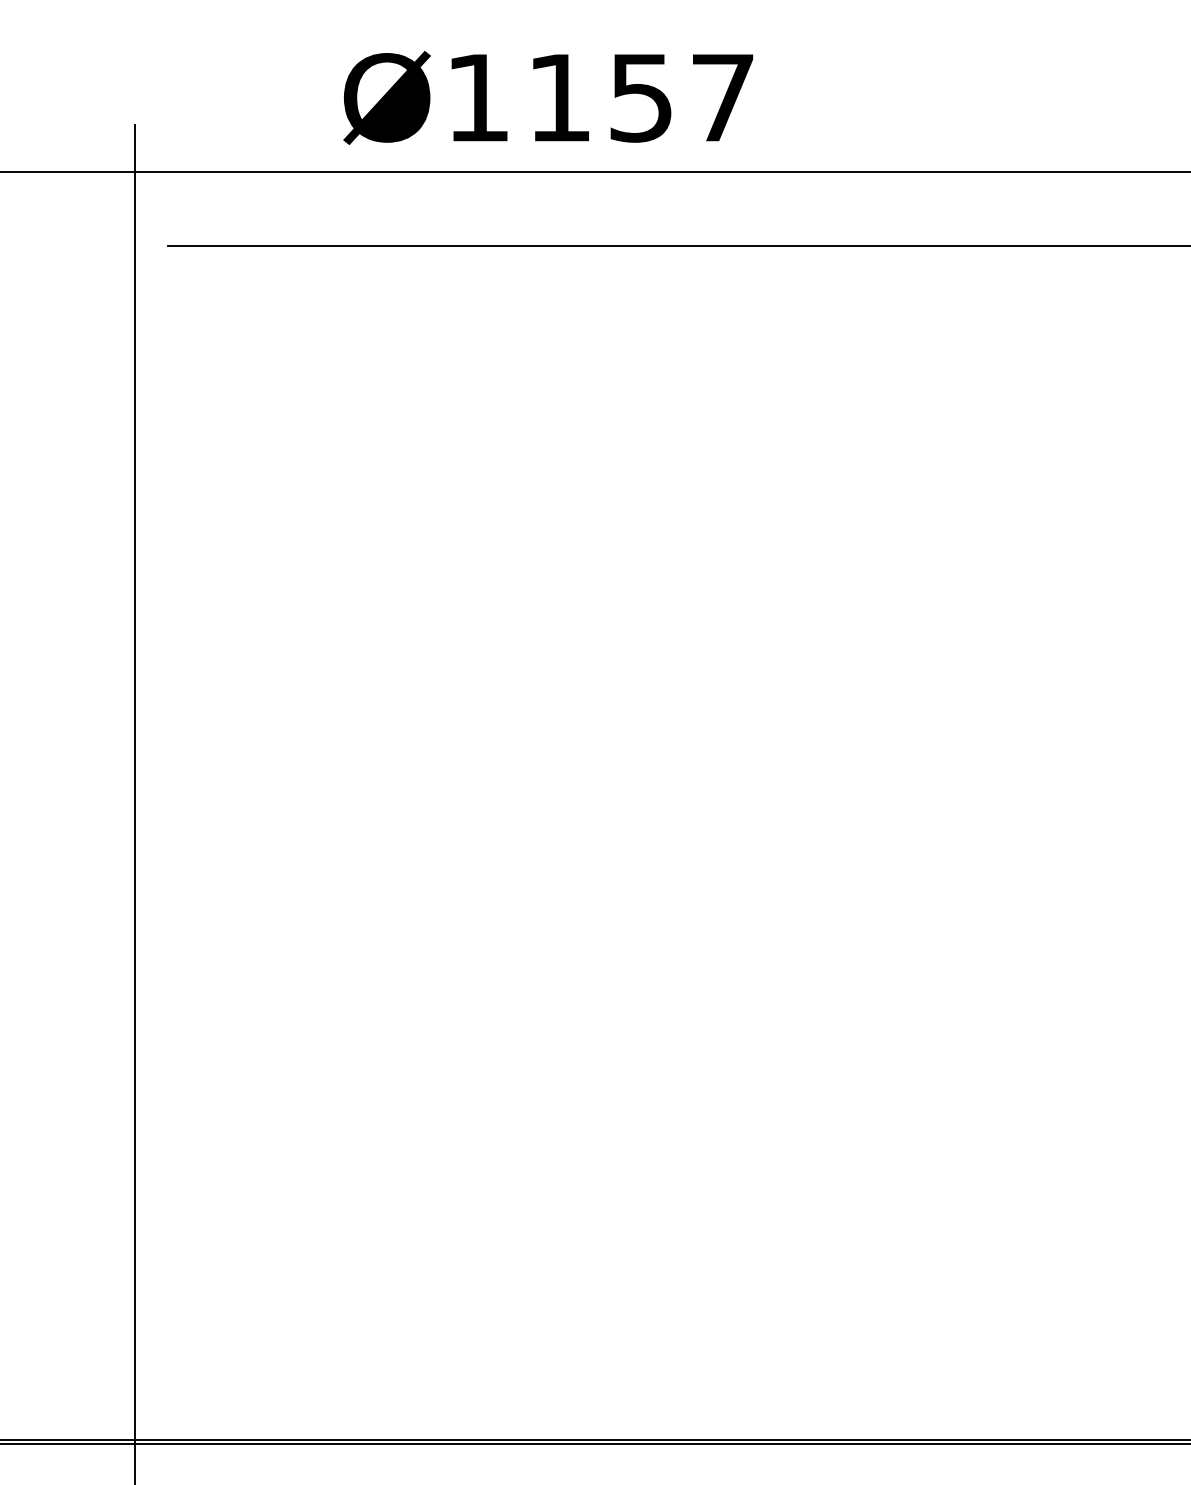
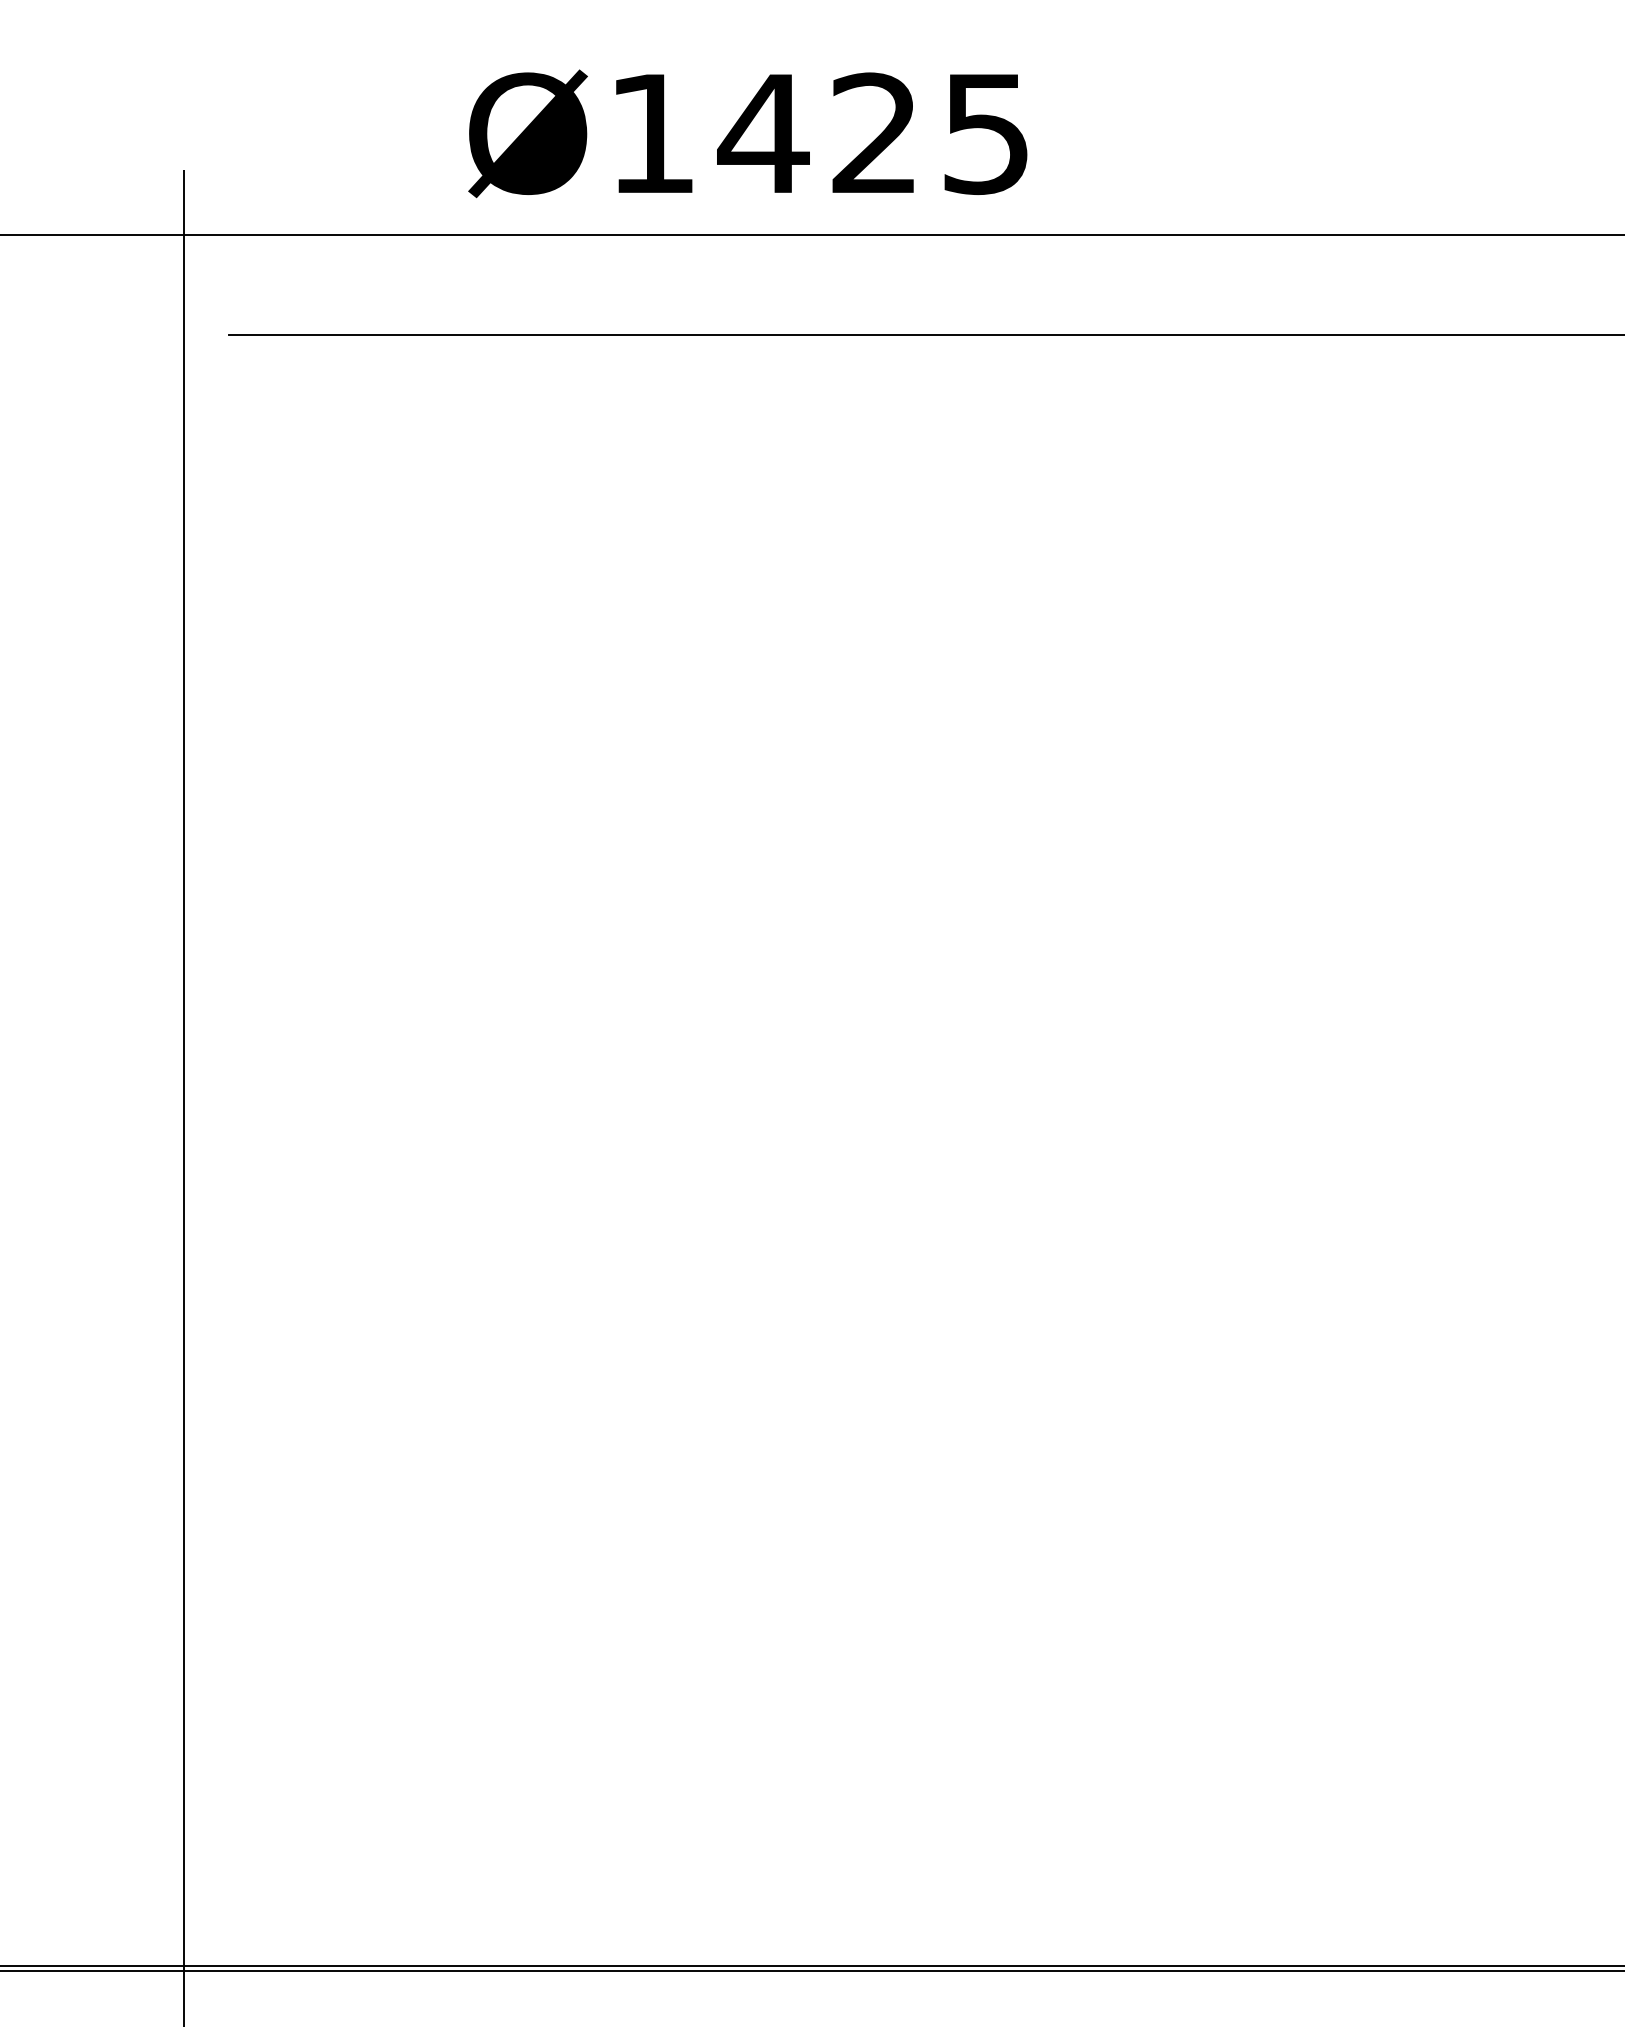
text: (639, 97) -> (872, 133), Ø1157 -> Ø1425

